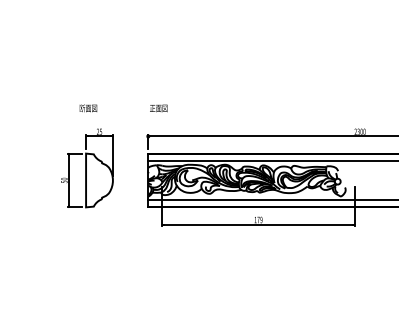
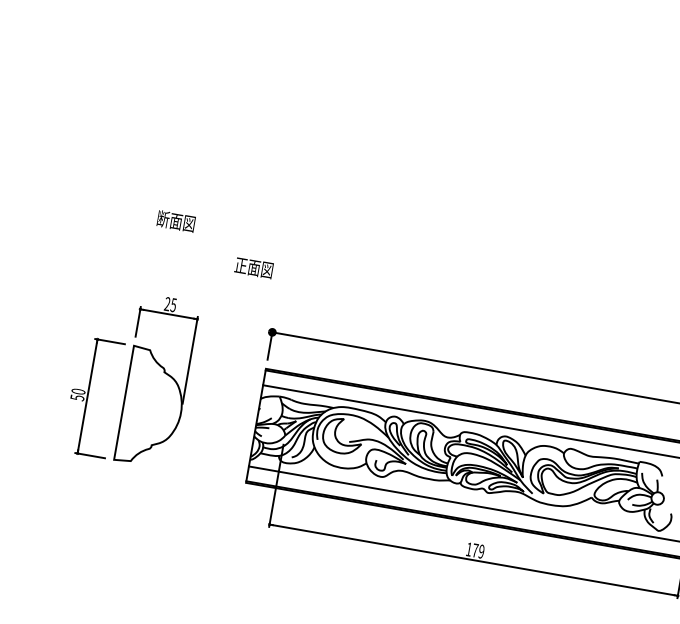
text: (88, 108) -> (176, 221), moved
text: (158, 108) -> (253, 267), moved

